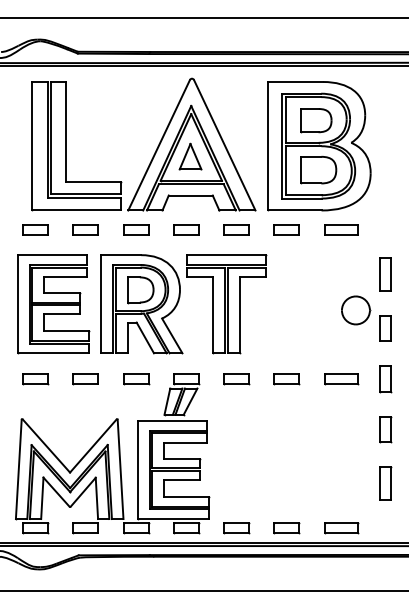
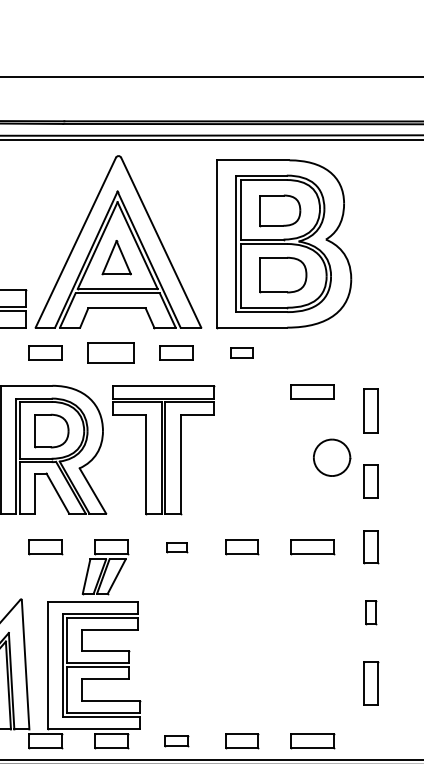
part: (186, 229) -> (111, 352), size x1.4
part: (286, 229) -> (241, 352), size x0.7
part: (341, 229) -> (313, 391), moved
part: (236, 379) -> (176, 547), size x0.6
part: (385, 429) -> (370, 612), size x0.7
part: (236, 528) -> (176, 741), size x0.7

